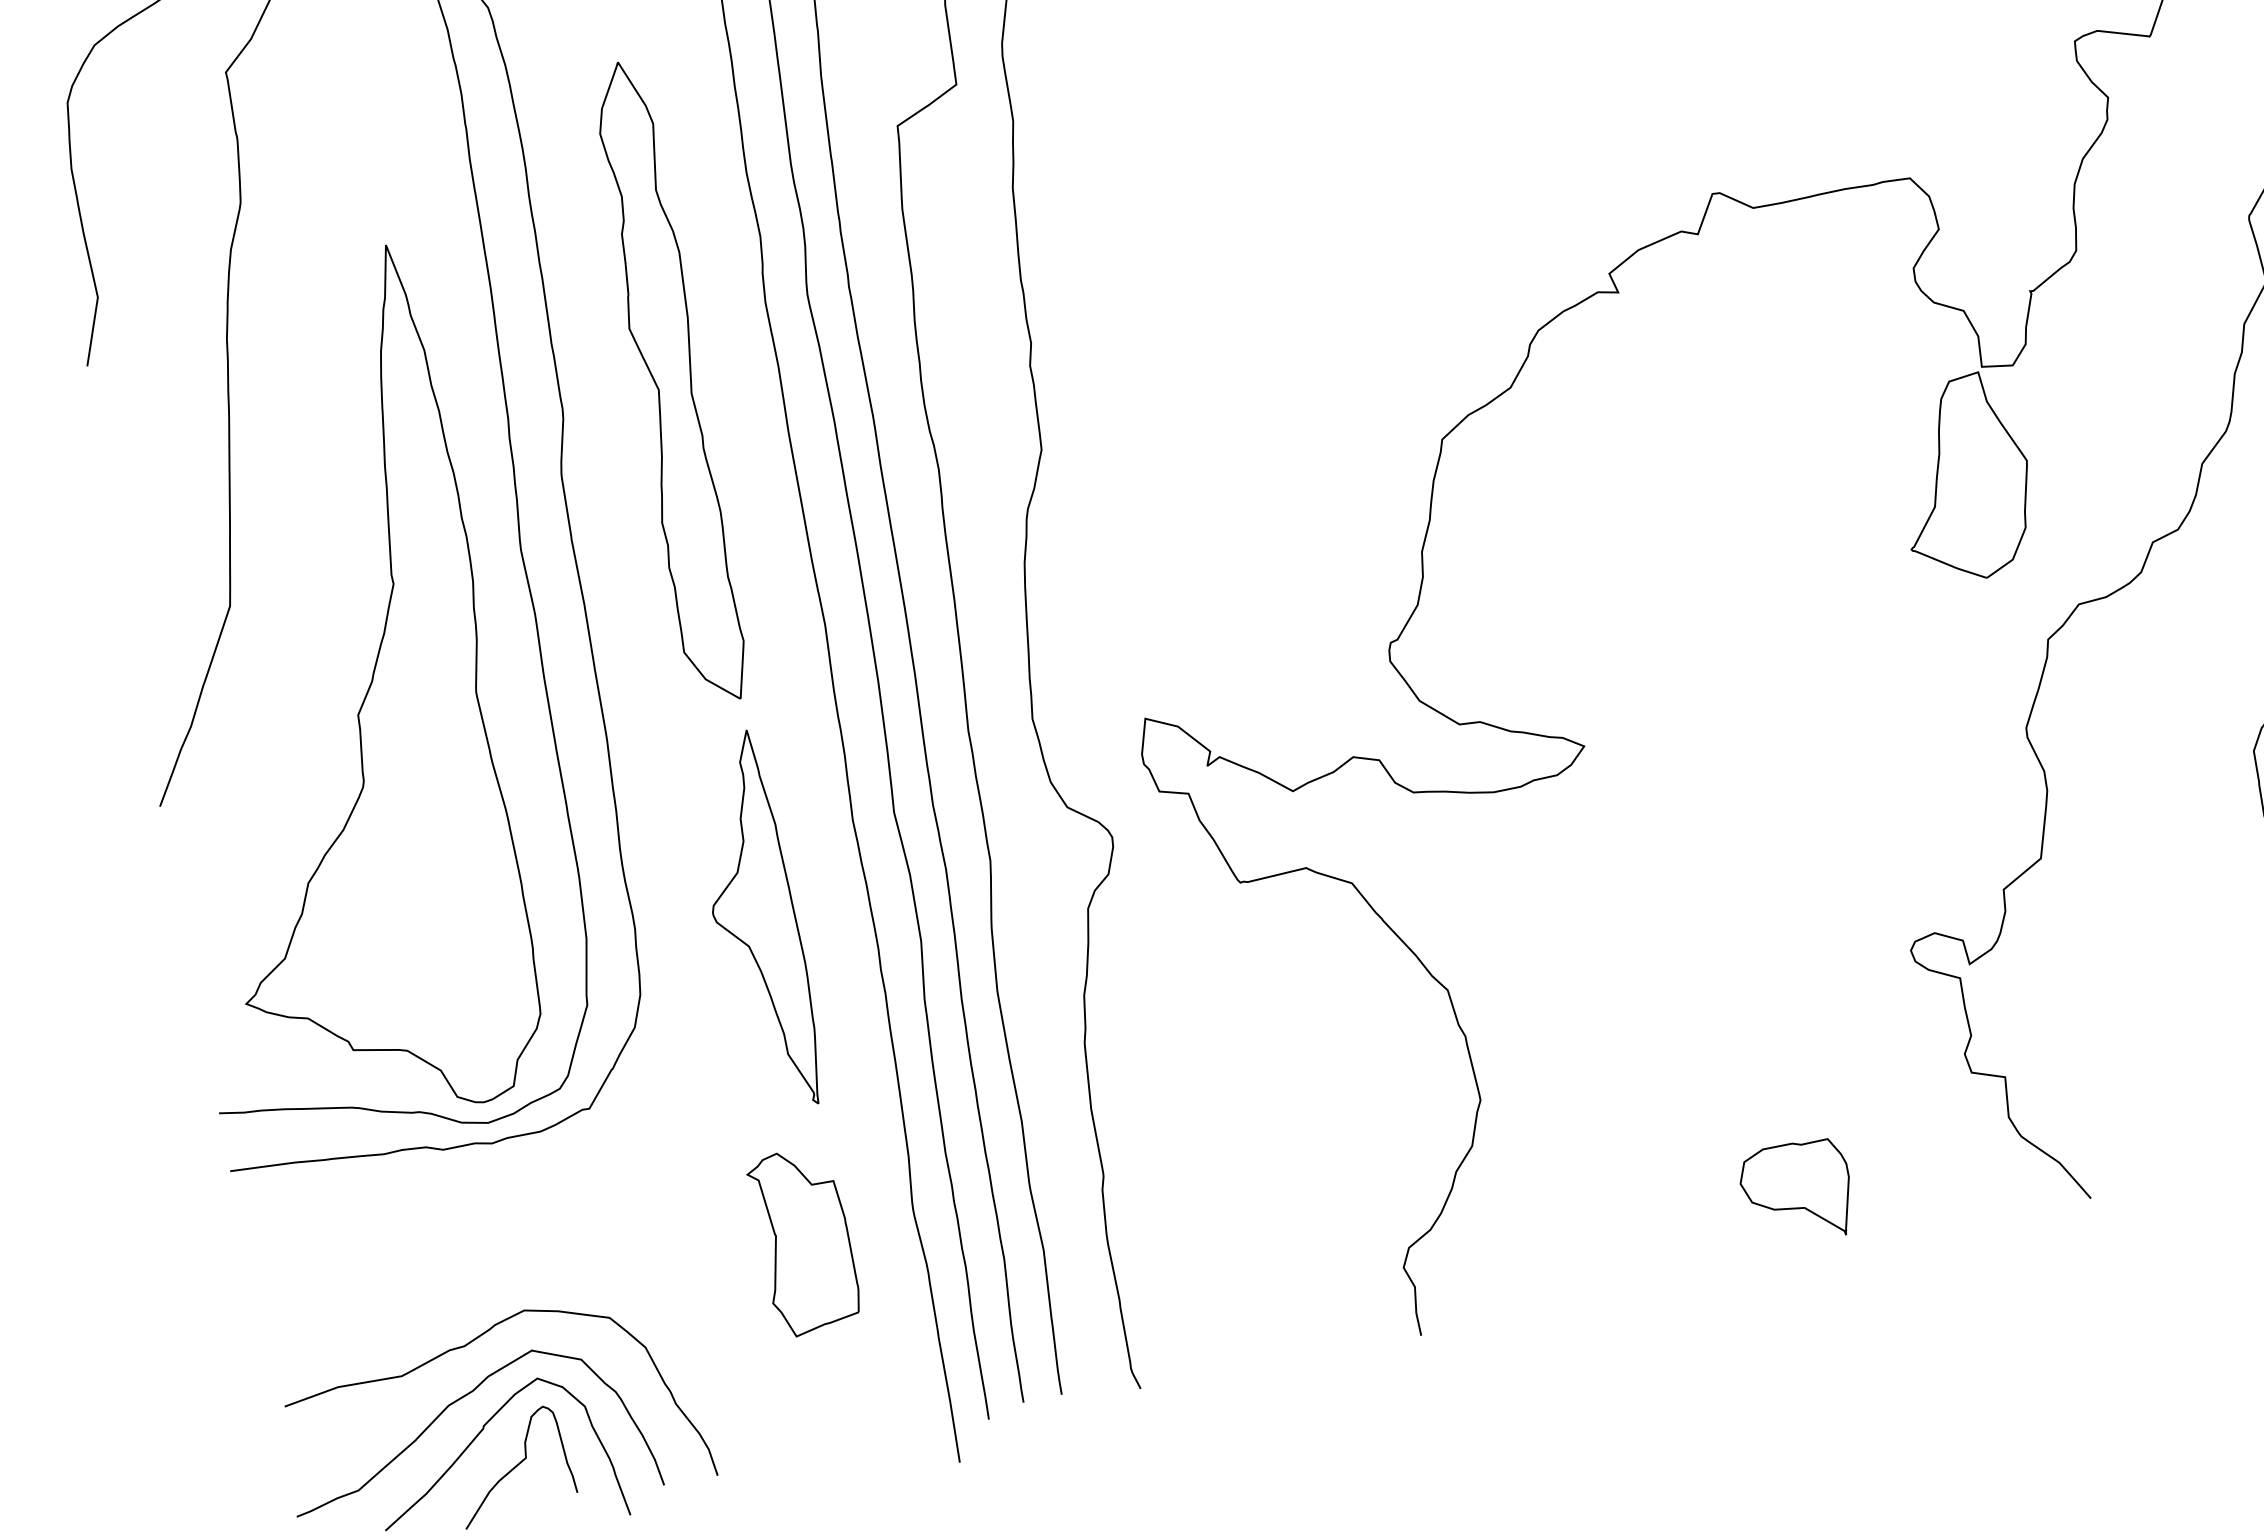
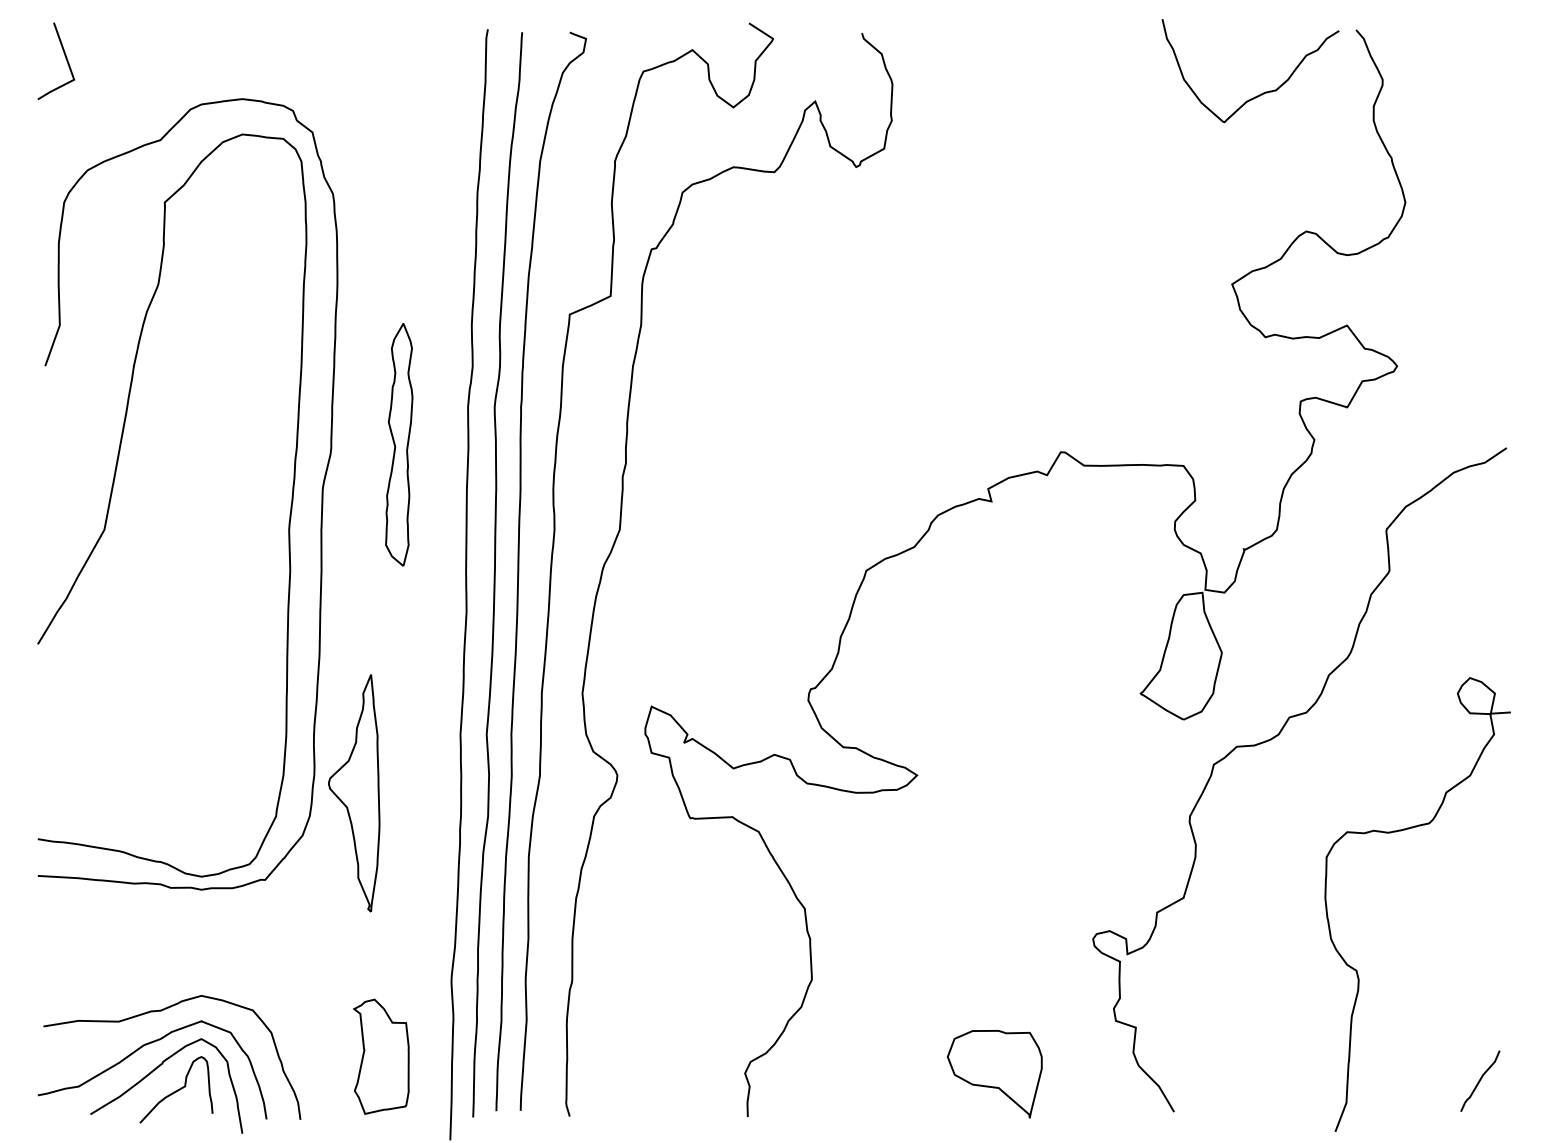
part: (668, 382) -> (399, 444), size x0.6
part: (362, 699) -> (174, 602), removed
part: (756, 922) -> (354, 793), moved
part: (1796, 1192) -> (994, 1073), size x1.4
part: (803, 1241) -> (380, 1056), moved

